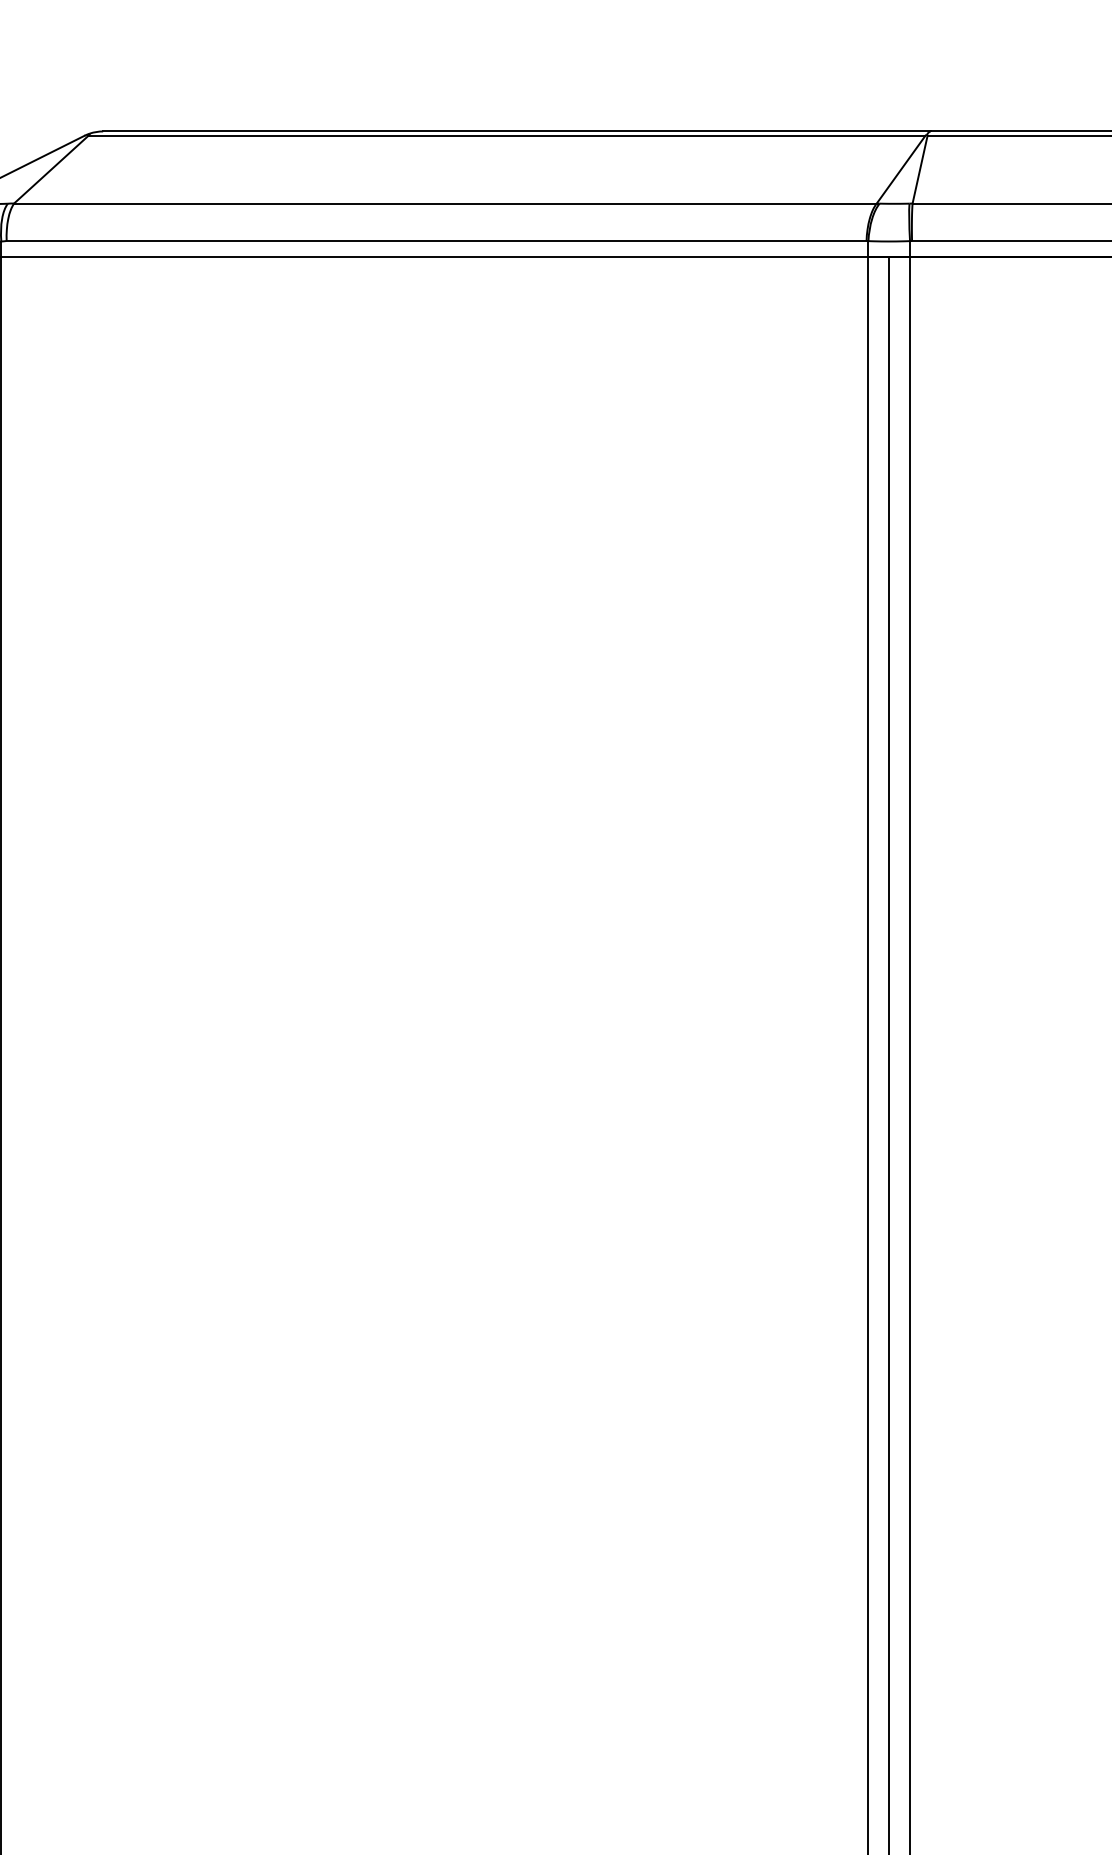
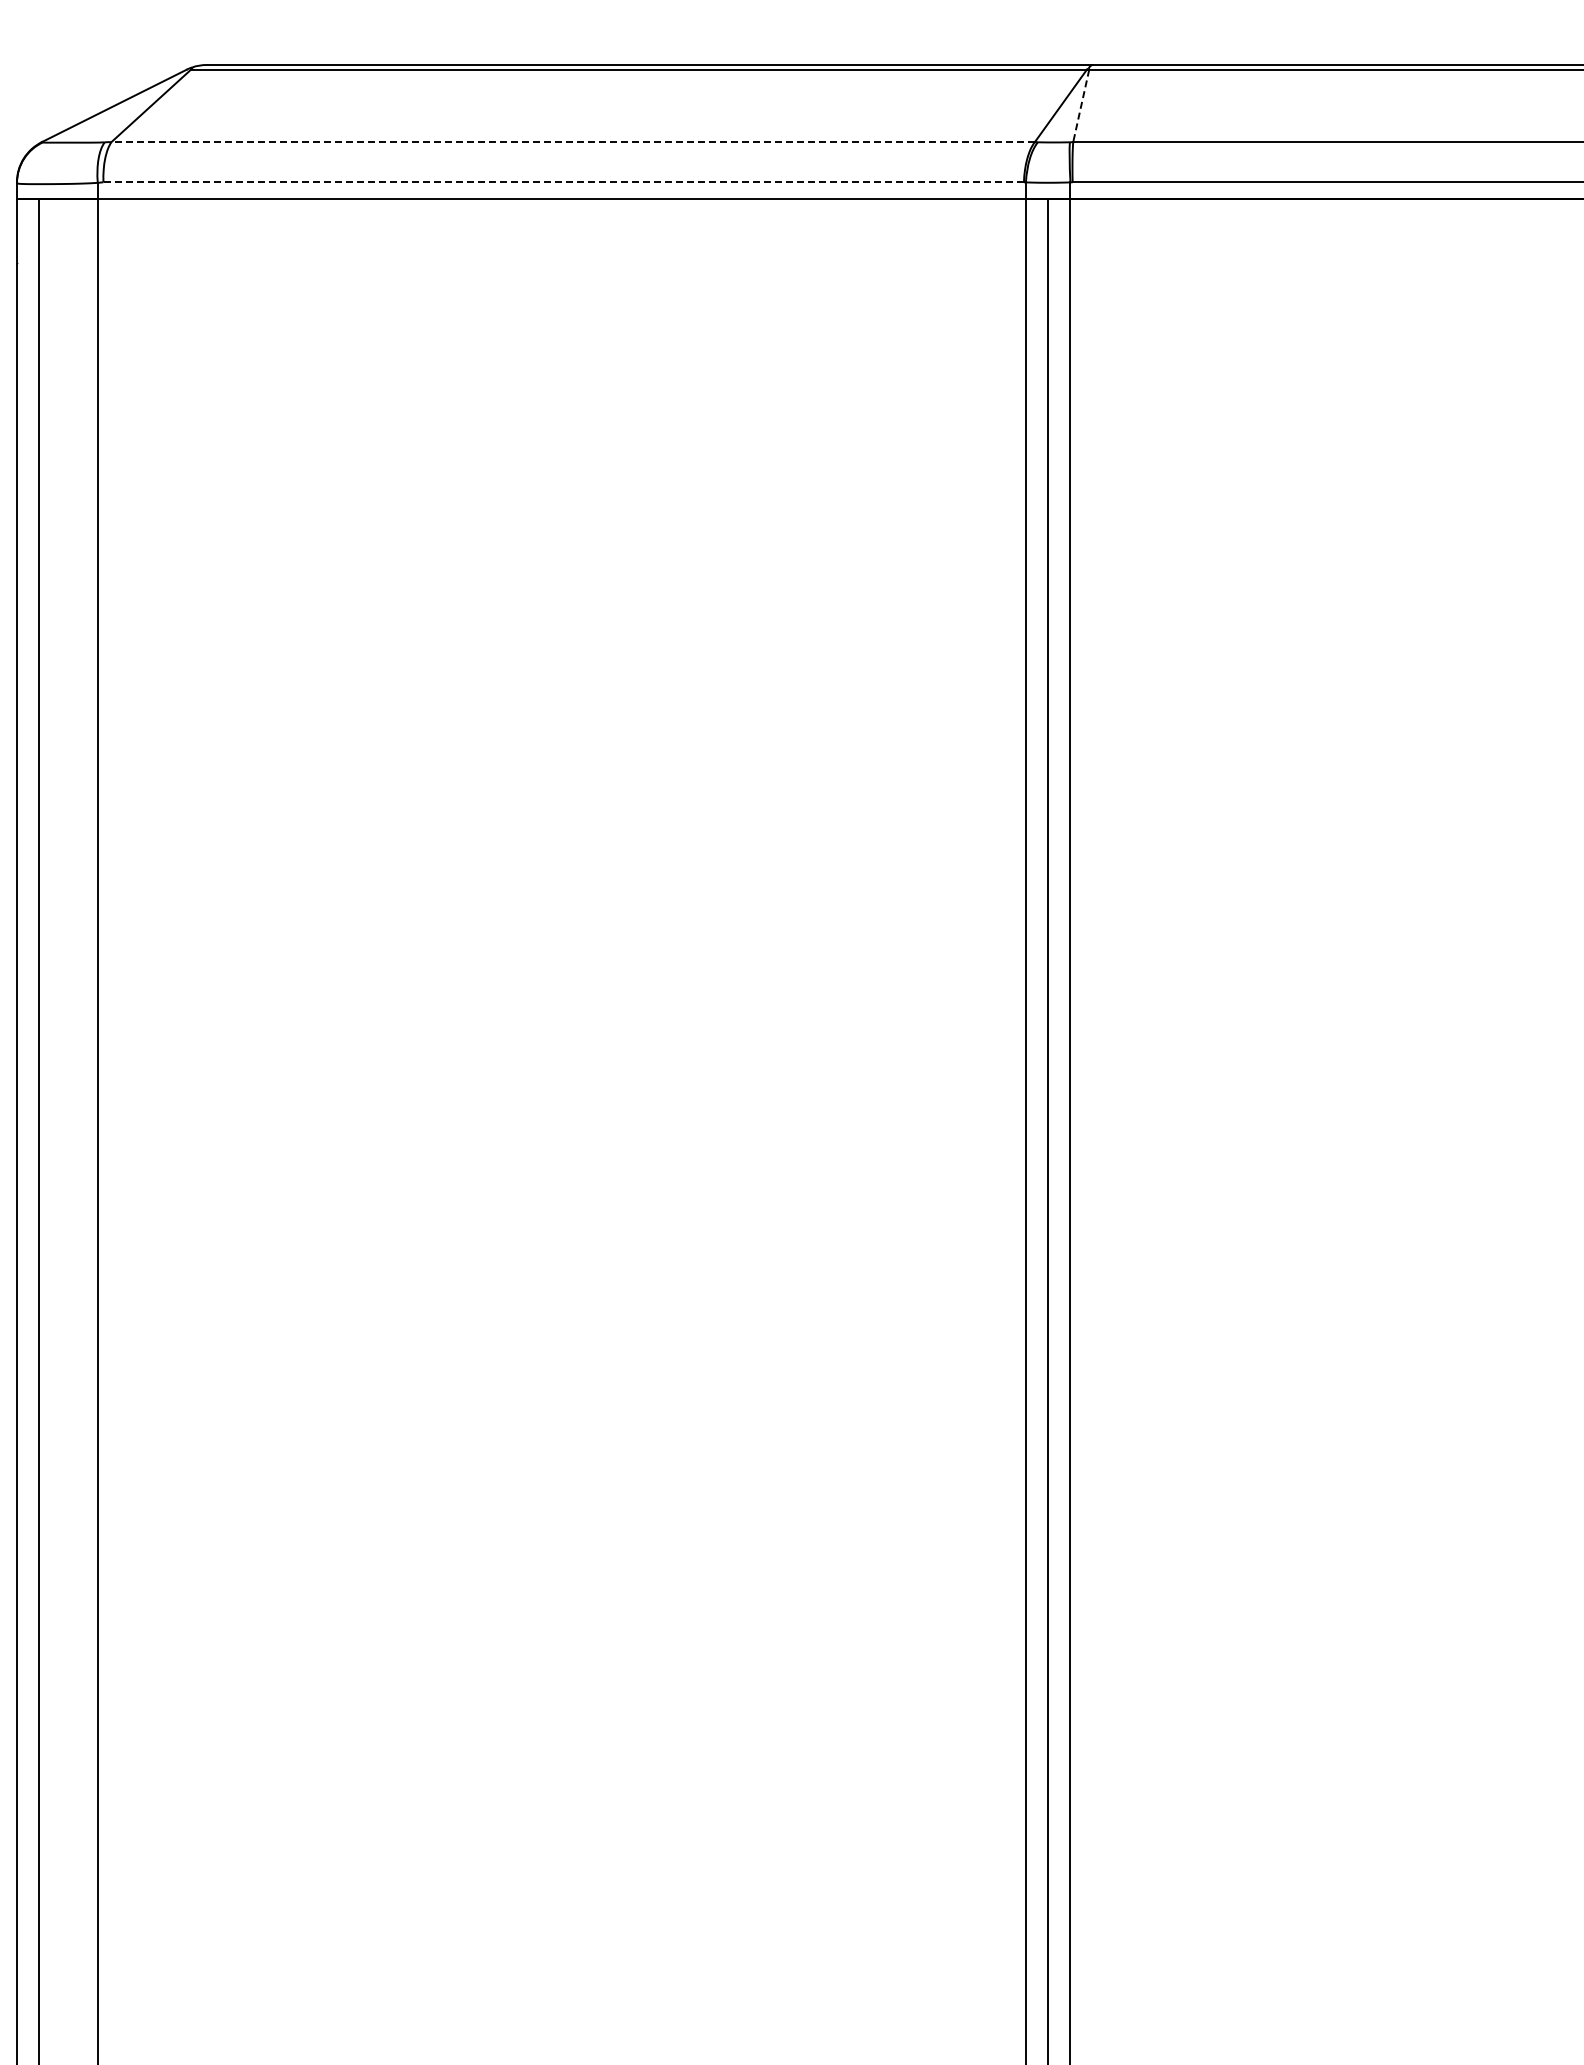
line: (920, 170) -> (1081, 106), solid -> dashed
line: (445, 203) -> (573, 142), solid -> dashed
line: (437, 241) -> (564, 182), solid -> dashed

